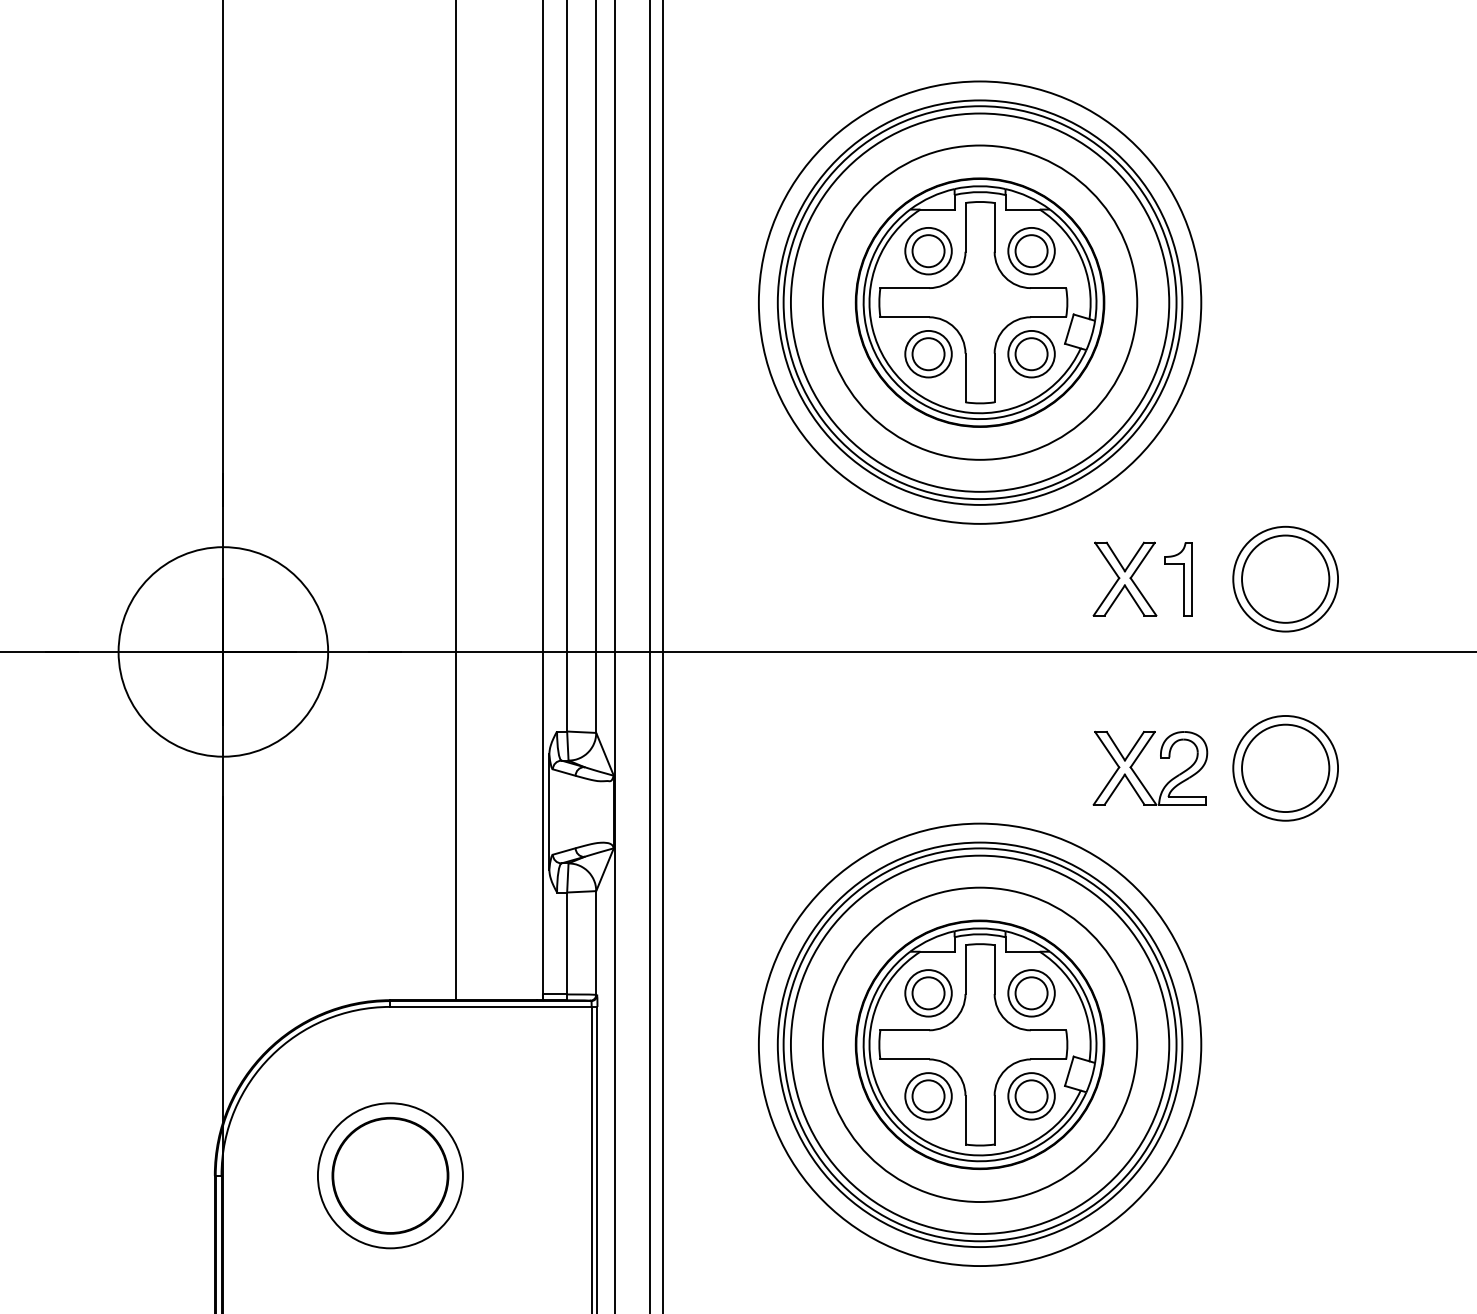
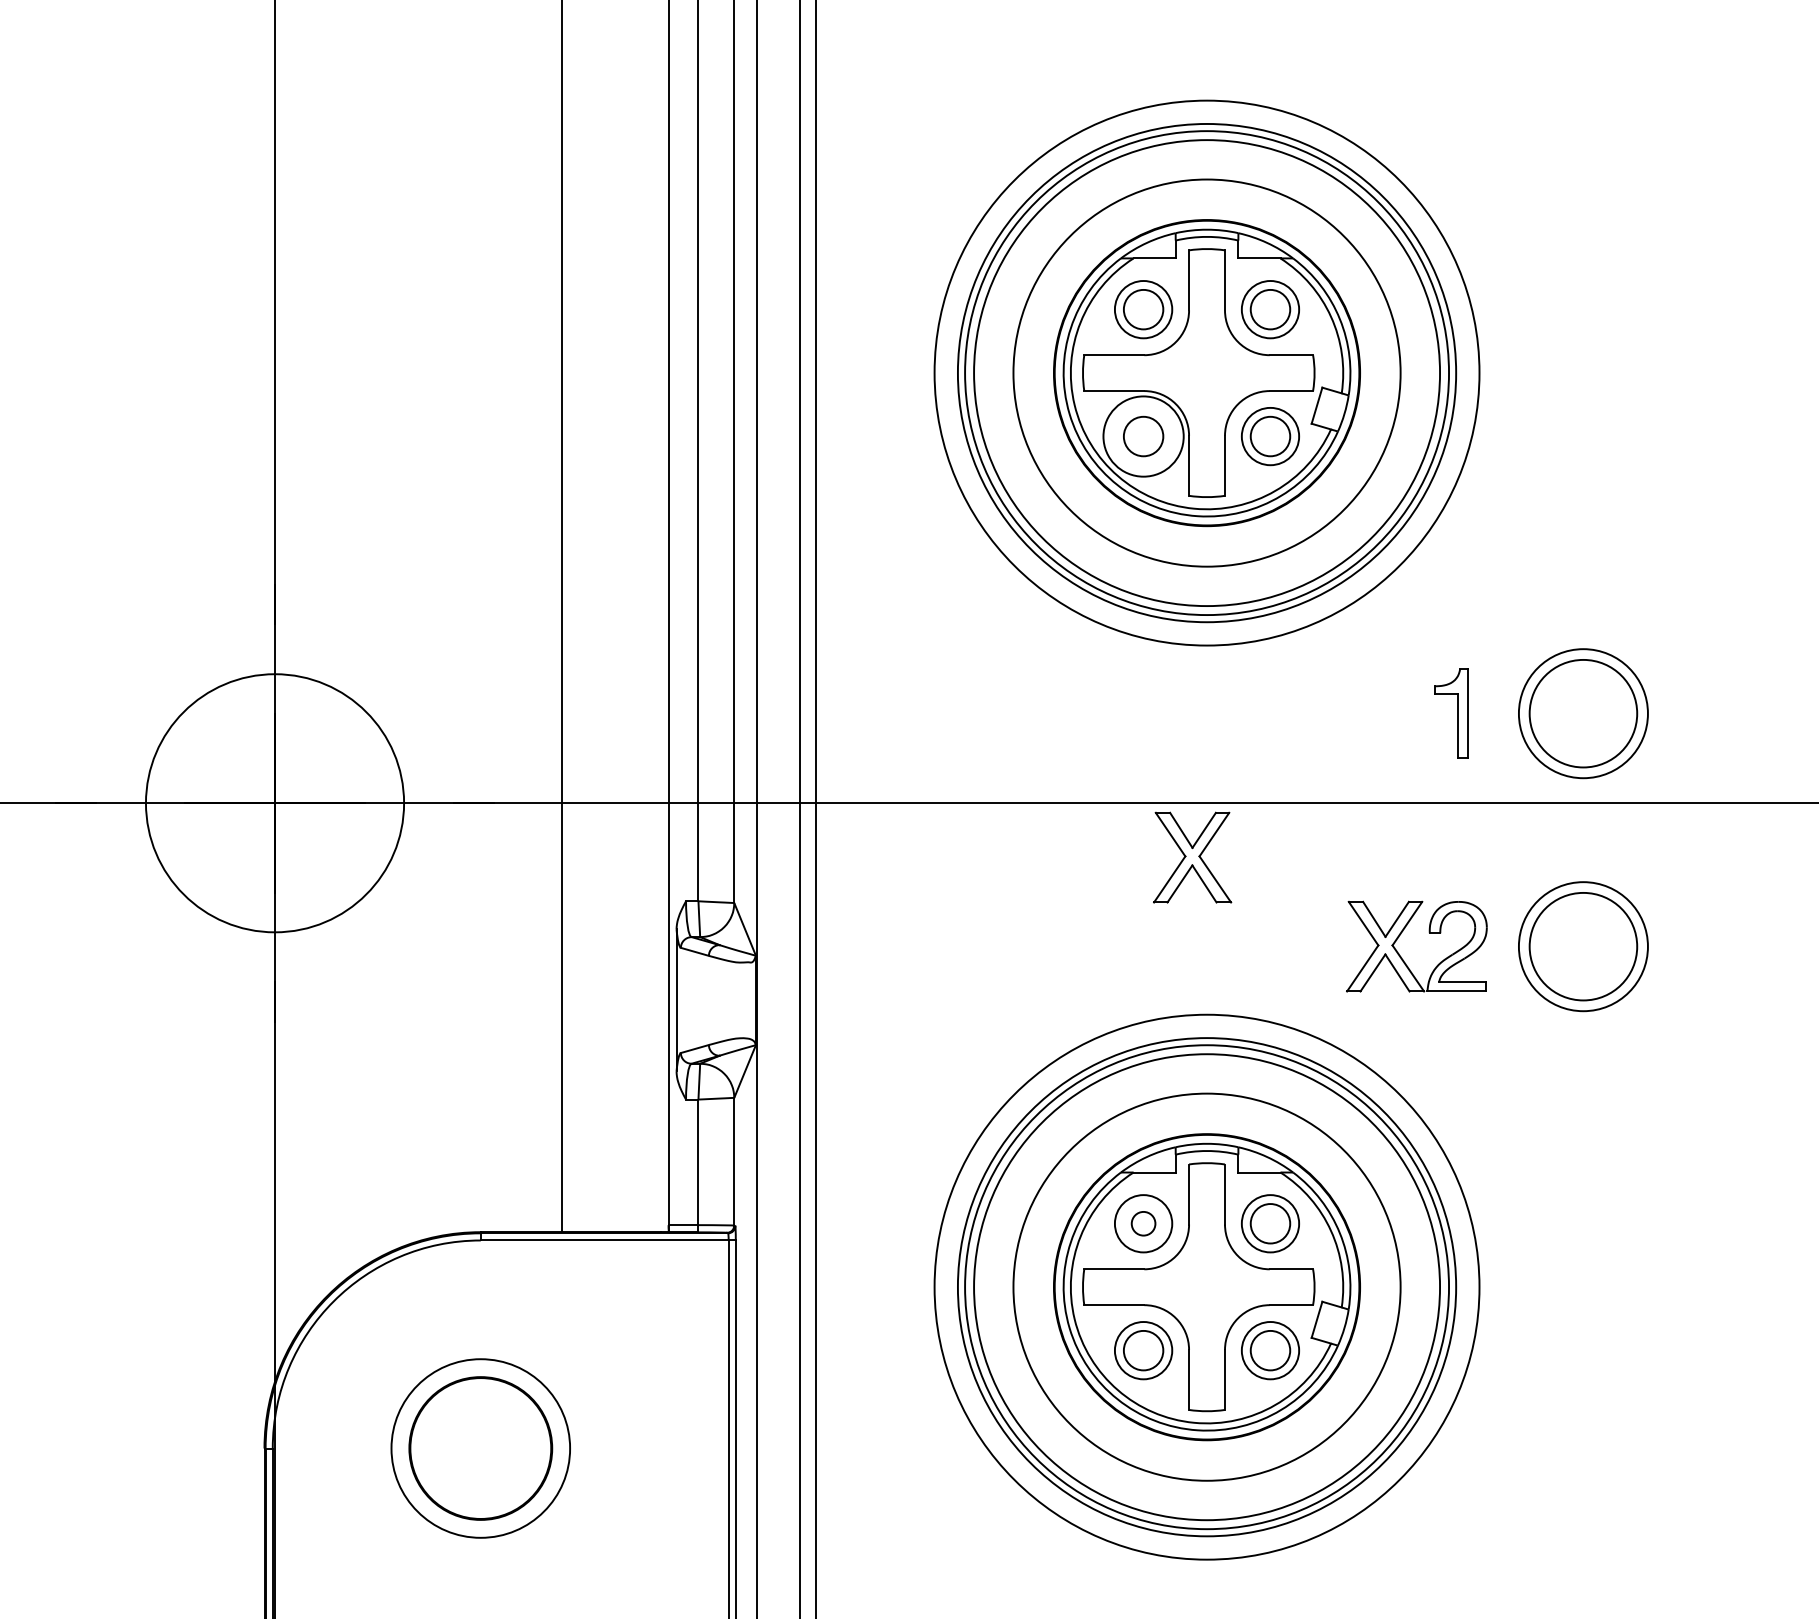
circle: (928, 354) -> (1143, 436), size x1.4
part: (1124, 579) -> (1192, 857), moved
circle: (928, 993) -> (1143, 1223), size x0.6

